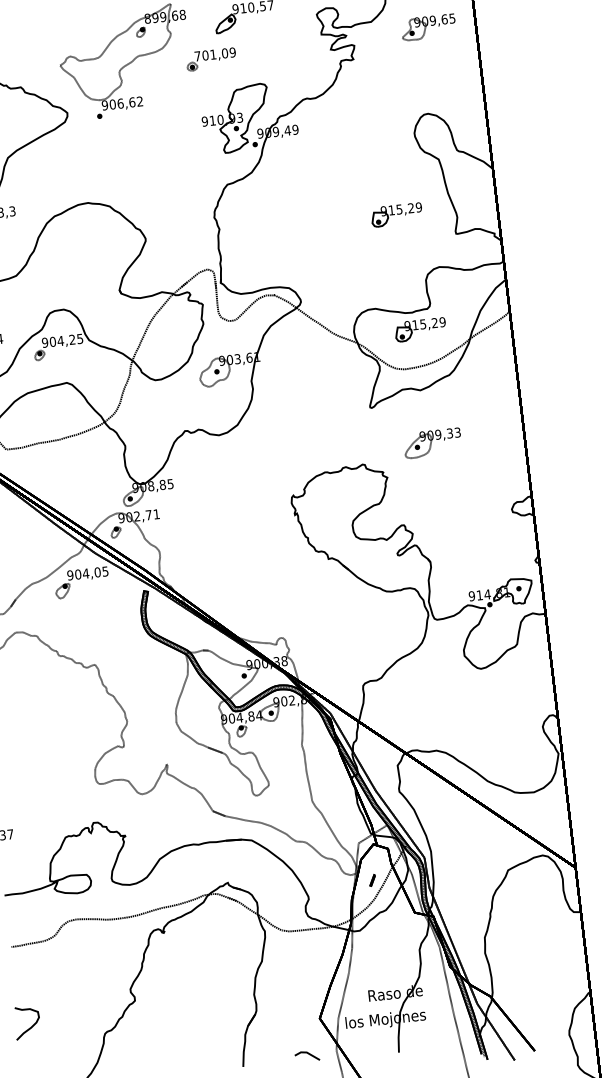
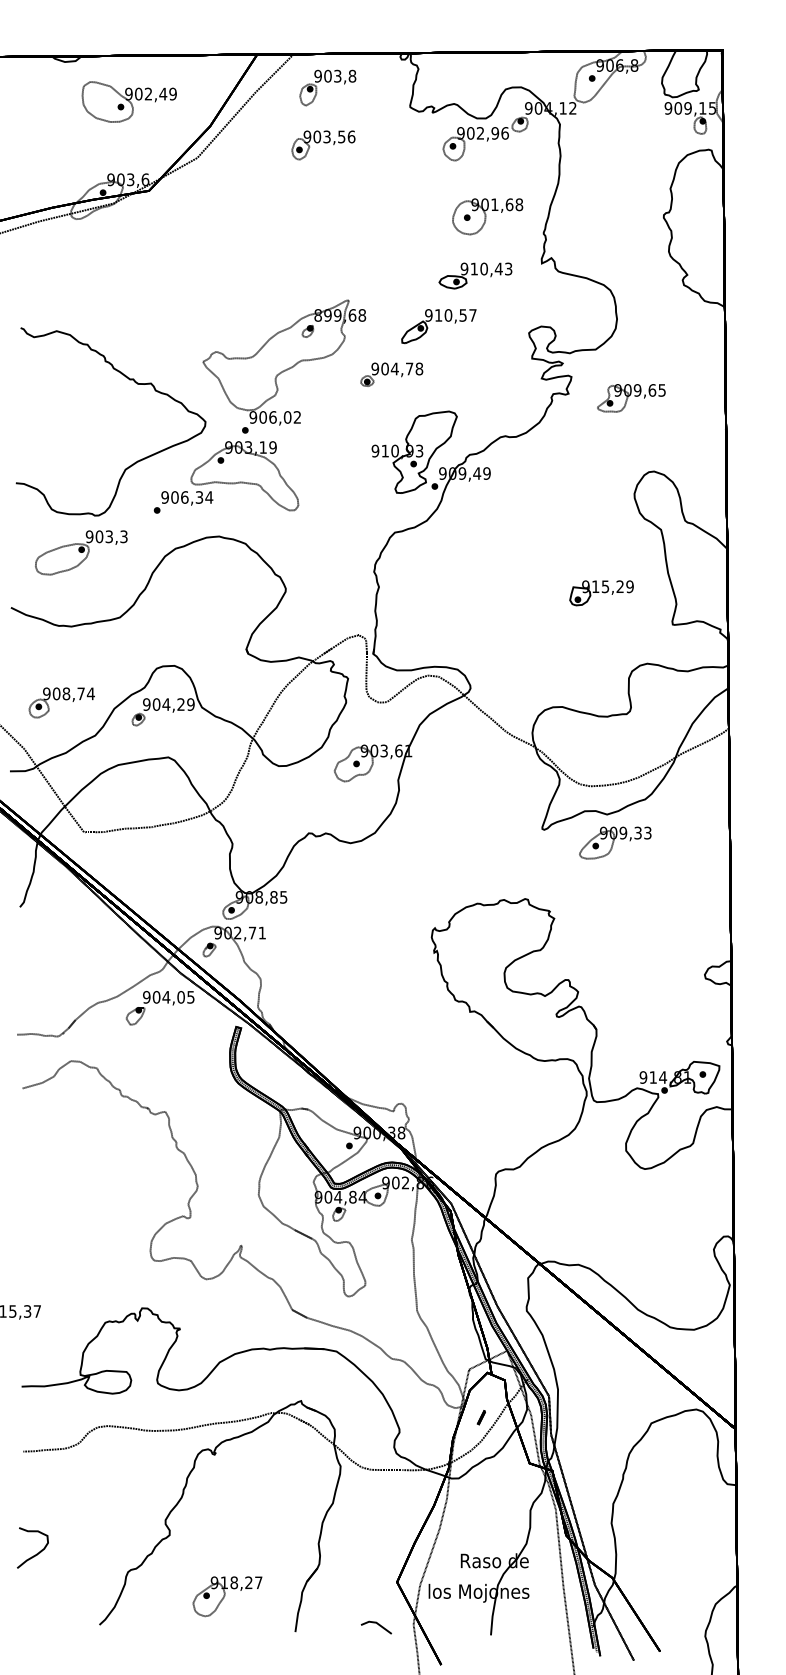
part: (428, 27) -> (631, 398), moved
text: (215, 54) -> (397, 368), 701,09 -> 904,78
text: (132, 102) -> (287, 417), 906,62 -> 906,02
part: (88, 155) -> (226, 477), added
part: (420, 330) -> (615, 739), removed
text: (79, 338) -> (190, 704), 904,25 -> 904,29
part: (432, 442) -> (615, 842), moved
part: (186, 1044) -> (227, 1596), added

